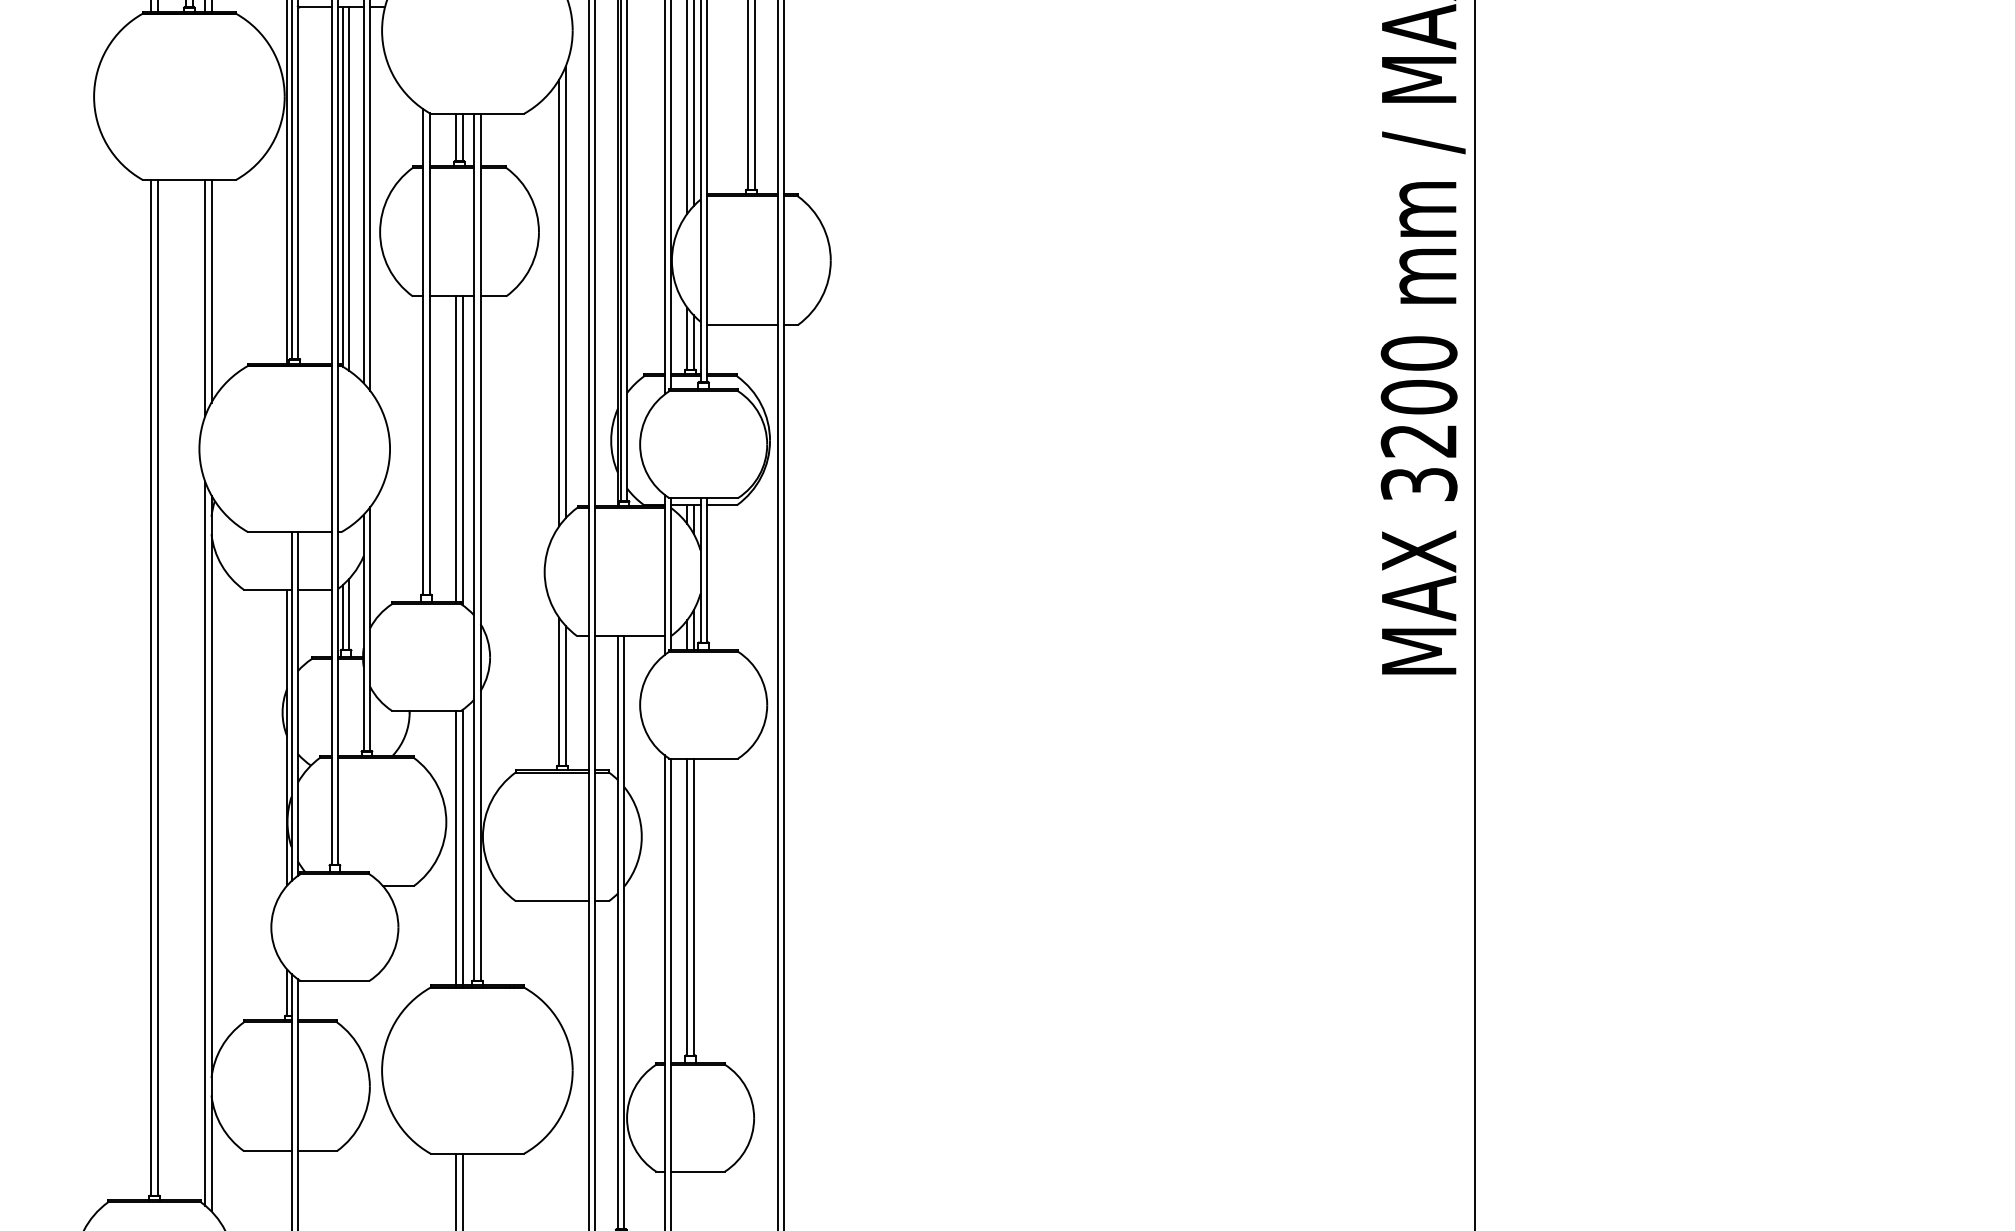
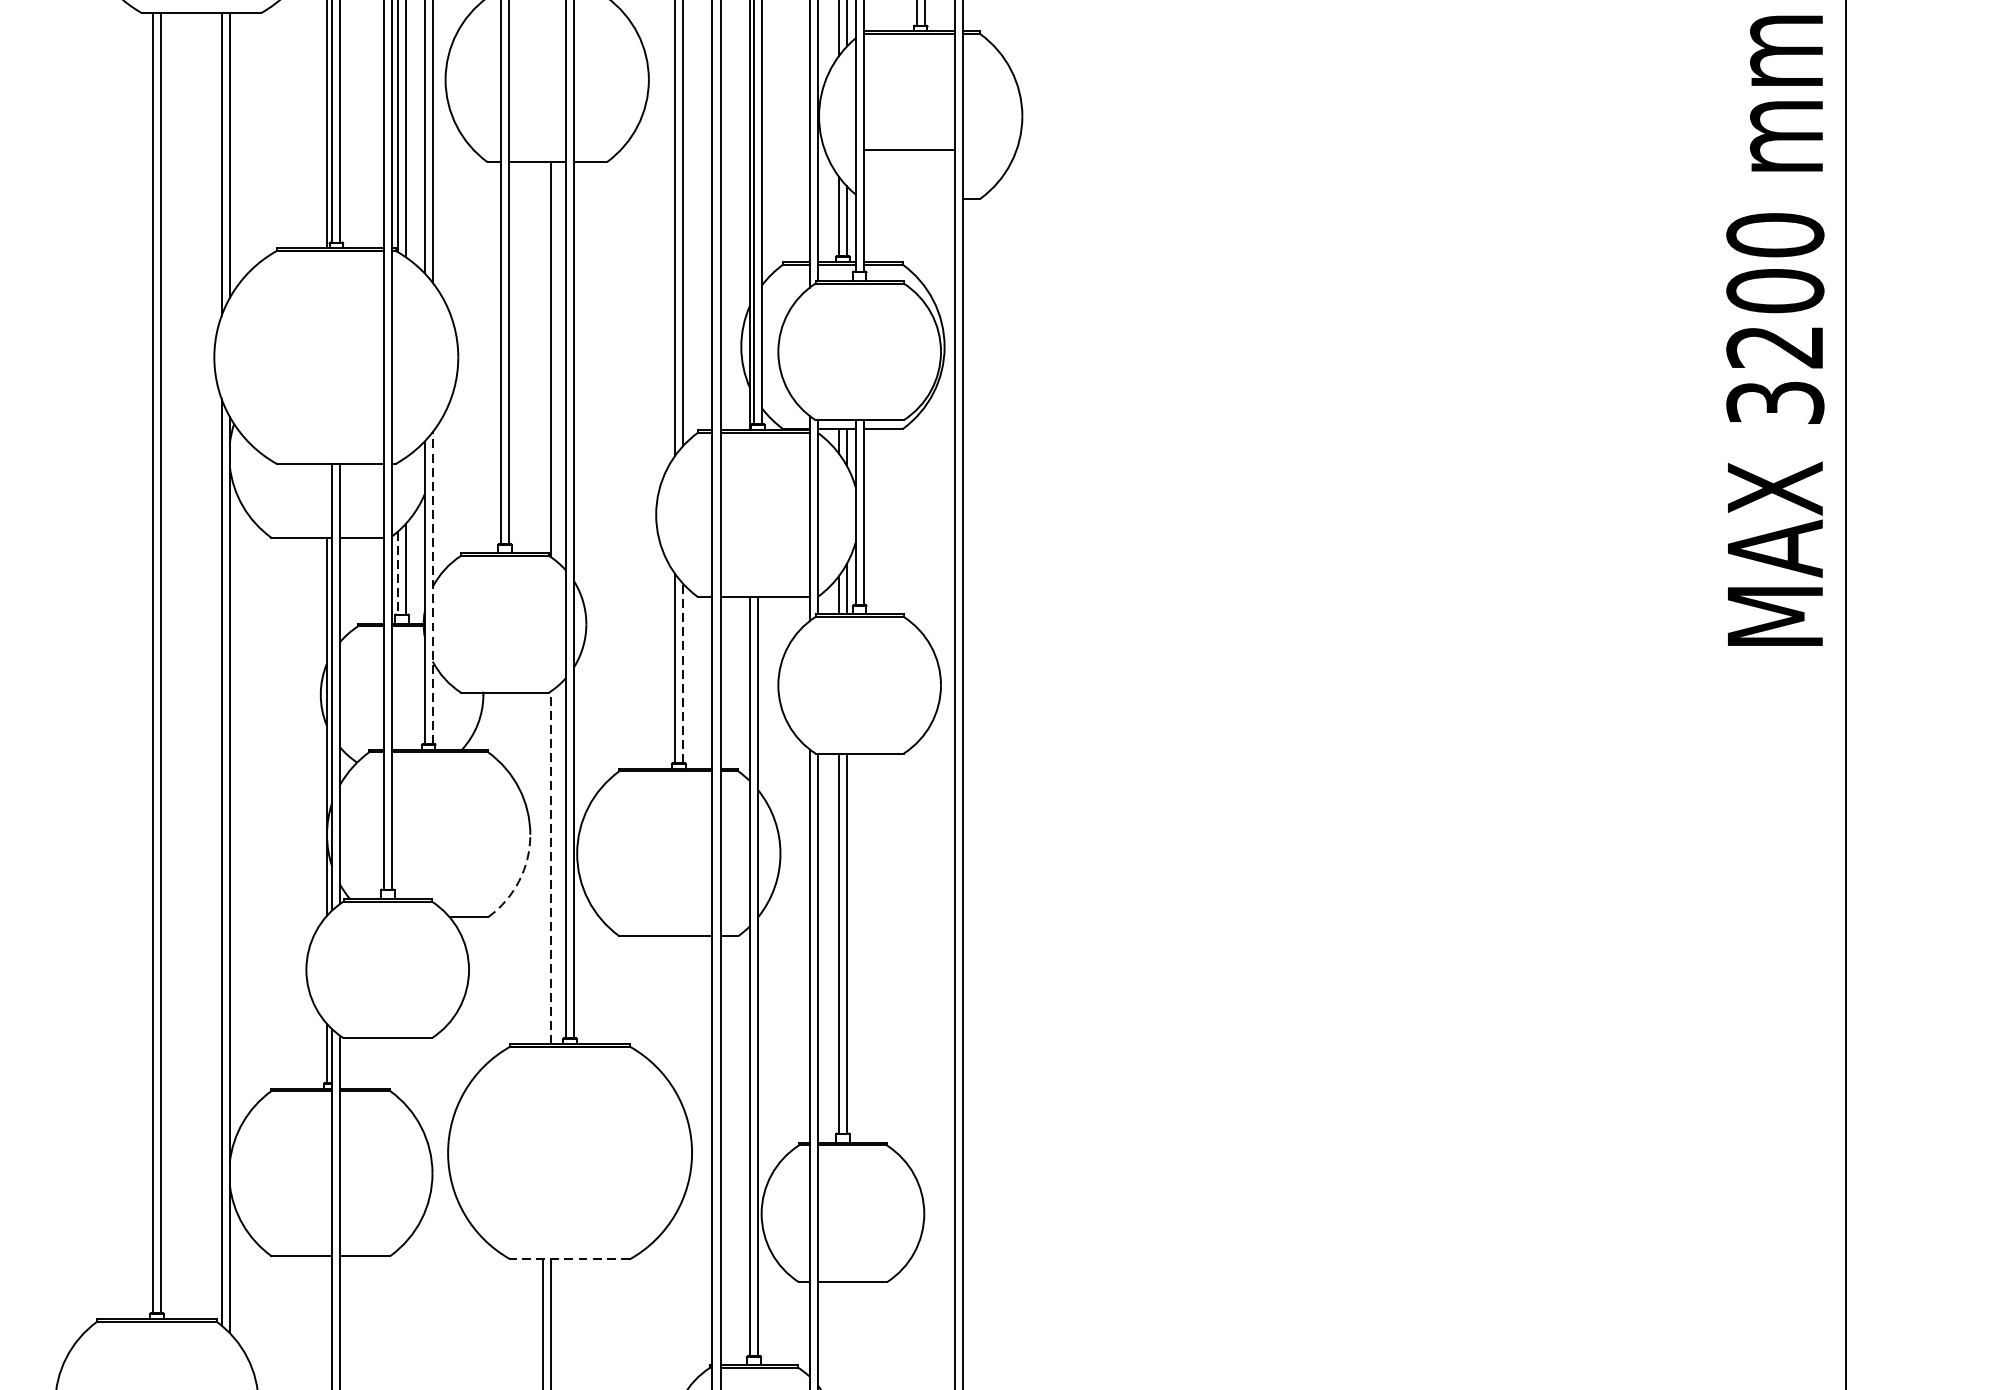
line: (742, 325) -> (909, 150), moved
line: (456, 449) -> (543, 358), removed
line: (342, 618) -> (397, 574), solid -> dashed
line: (370, 629) -> (433, 588), solid -> dashed
line: (565, 695) -> (682, 672), solid -> dashed
line: (456, 847) -> (543, 867), removed
line: (462, 847) -> (551, 867), solid -> dashed
arc: (437, 858) -> (519, 881), solid -> dashed
line: (477, 1153) -> (570, 1259), solid -> dashed

